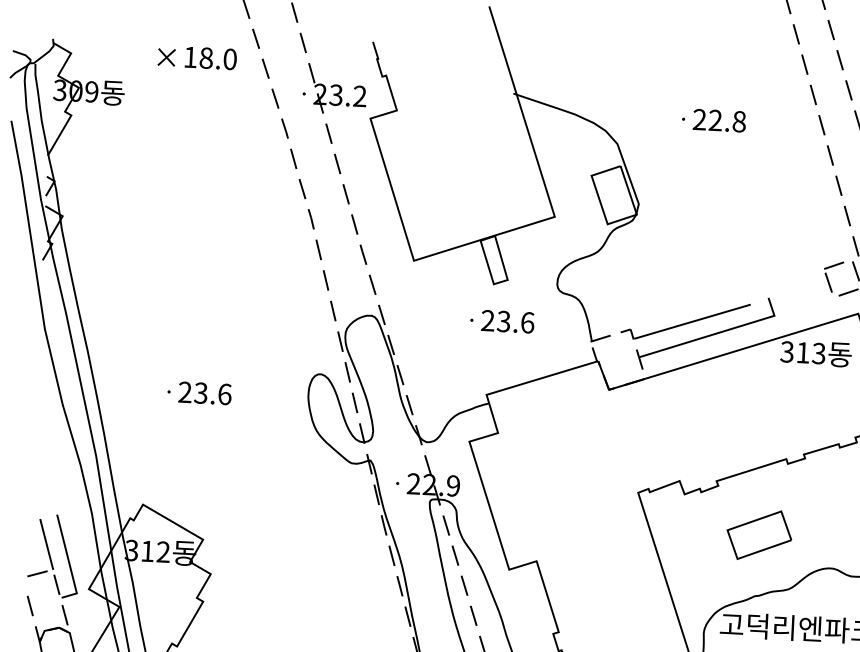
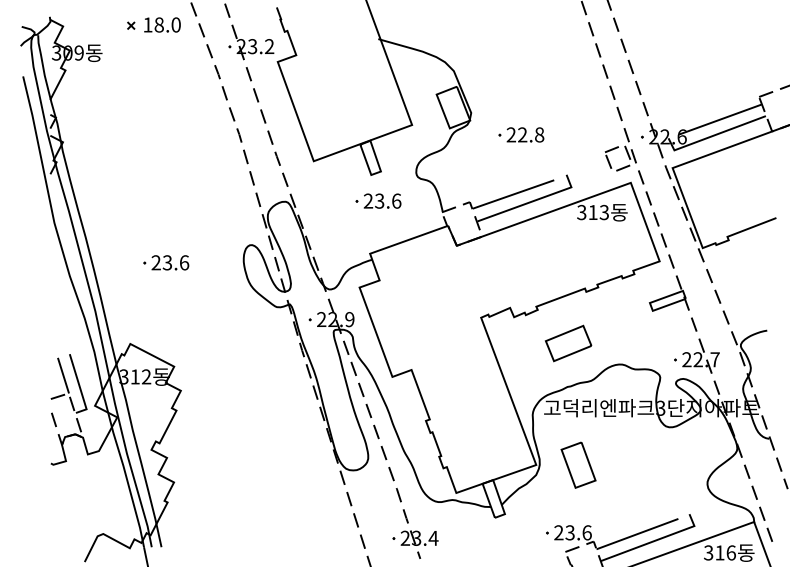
part: (167, 56) -> (131, 25), size x0.62
part: (713, 119) -> (521, 134), moved

